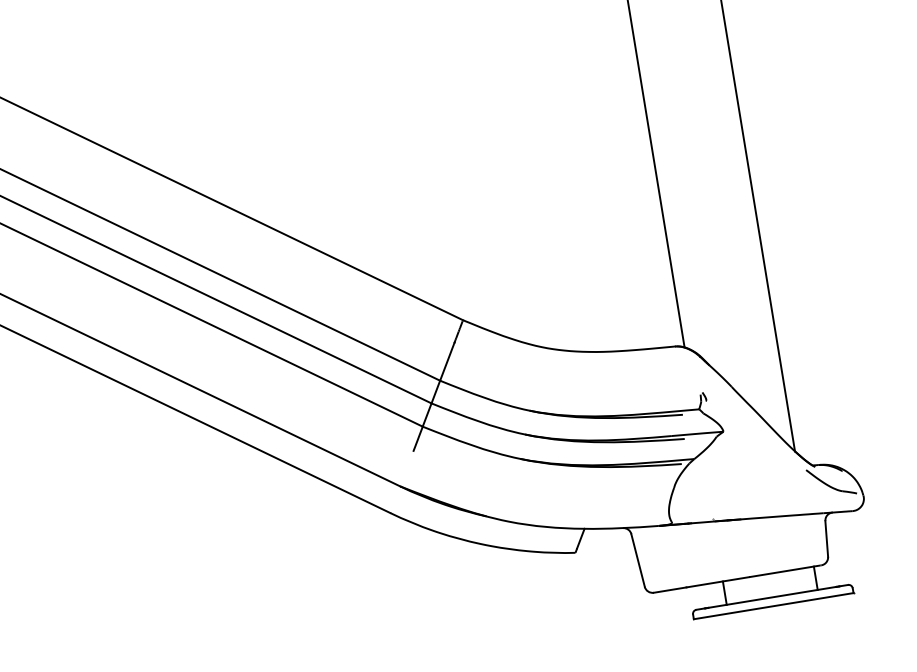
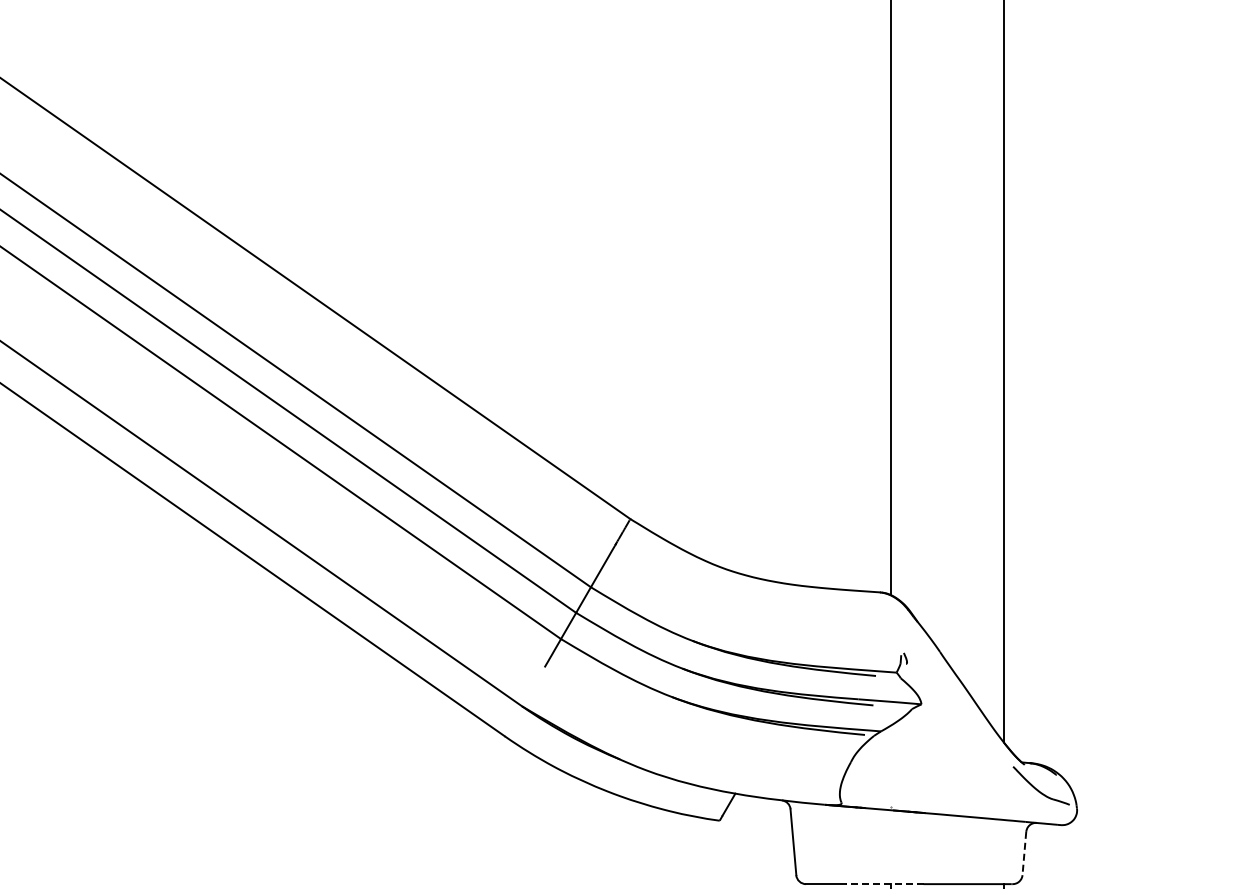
line: (826, 538) -> (1024, 853), solid -> dashed
line: (717, 582) -> (884, 884), solid -> dashed

